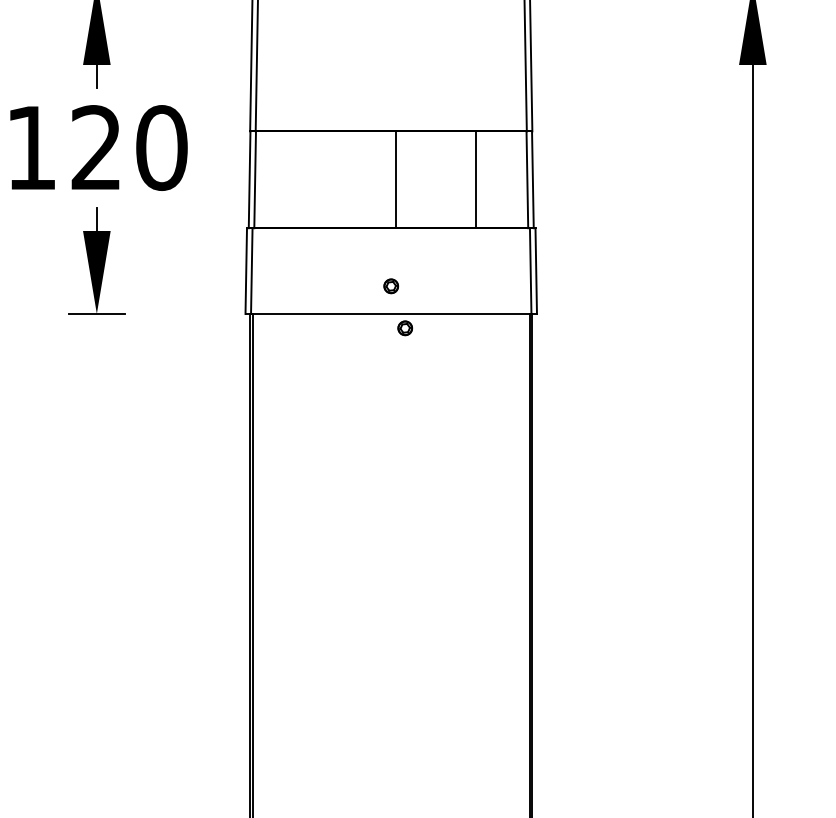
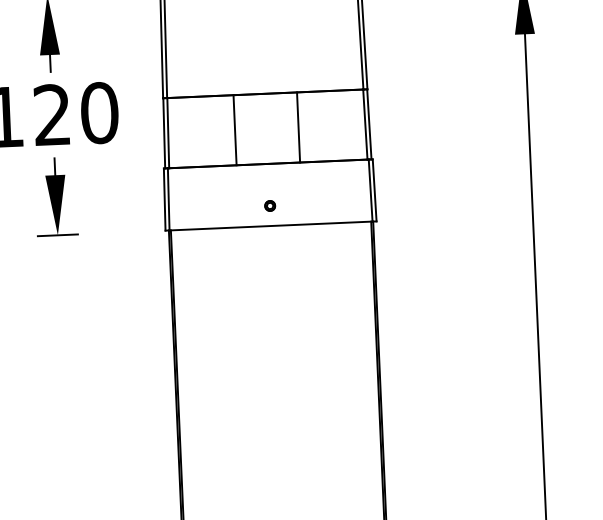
line: (396, 179) -> (235, 130), moved
line: (476, 179) -> (298, 127), moved
part: (405, 328) -> (281, 236), removed

